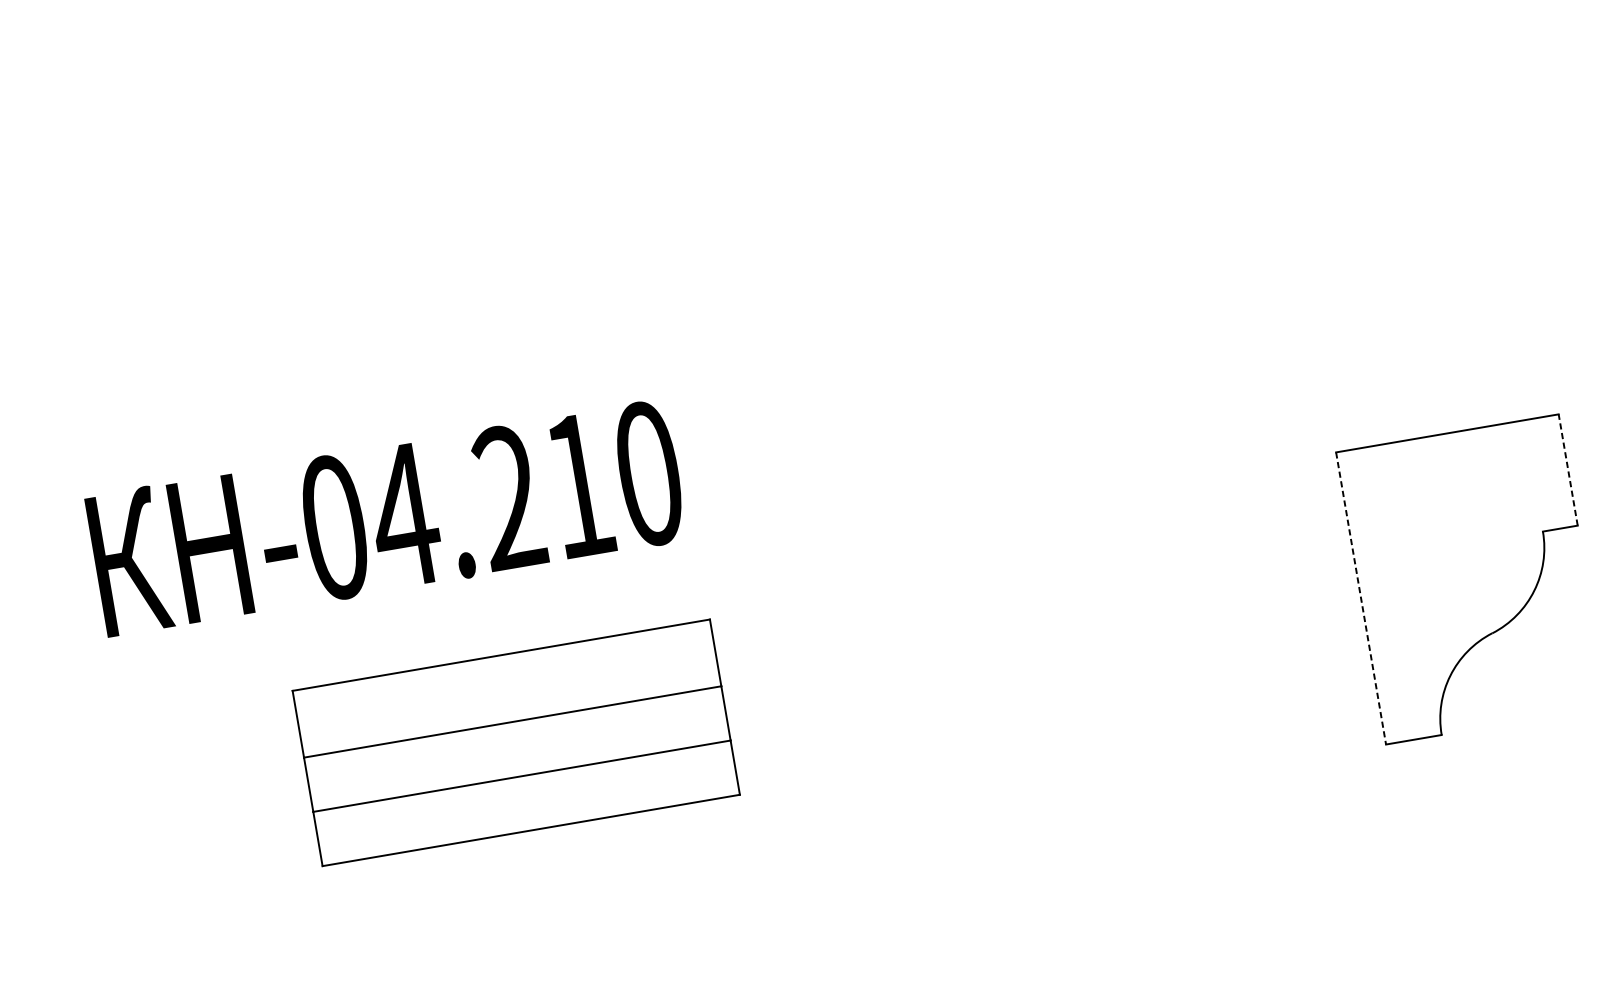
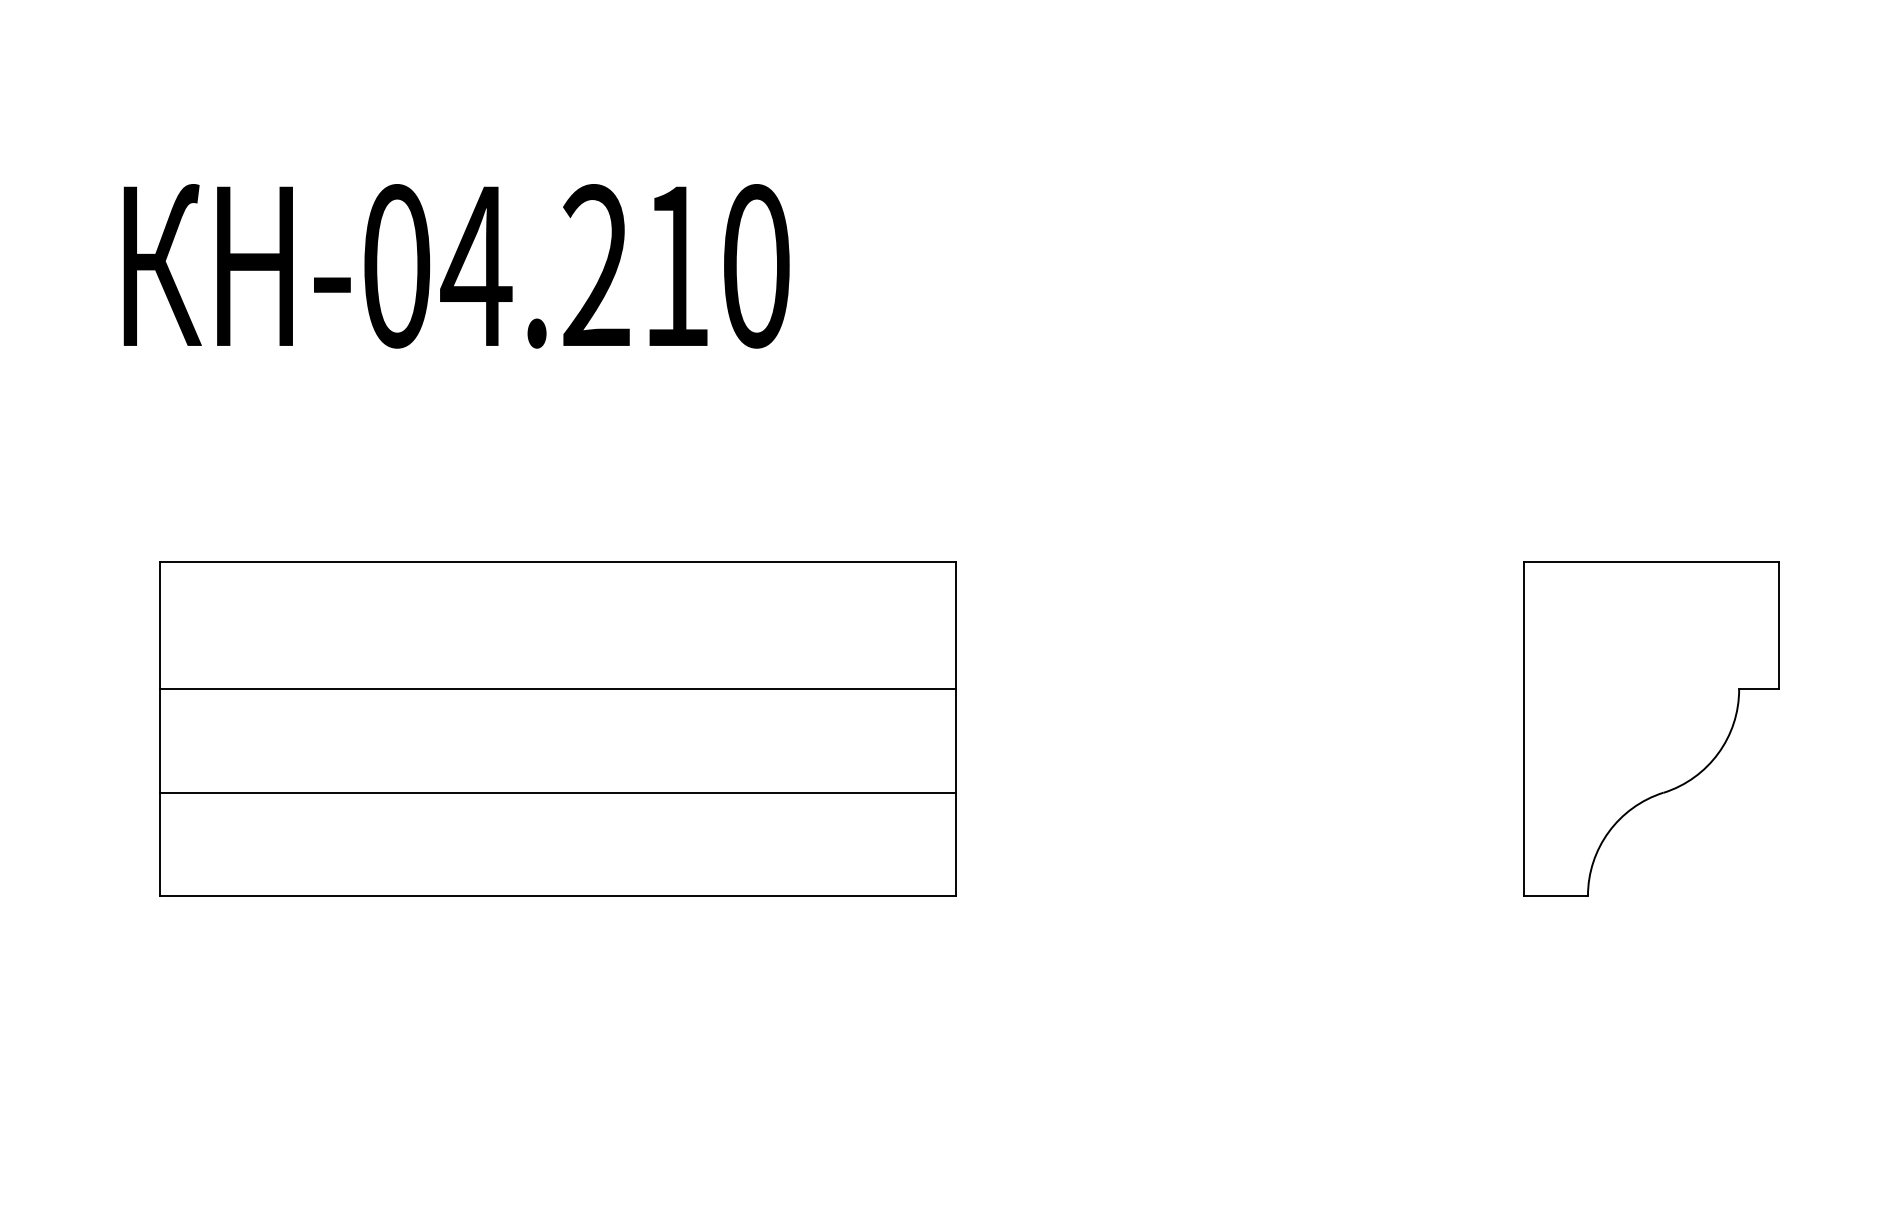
line: (1567, 469) -> (1778, 625), dashed -> solid
text: (386, 518) -> (456, 266), moved
line: (1361, 598) -> (1524, 729), dashed -> solid
part: (515, 742) -> (557, 728), size x1.67

